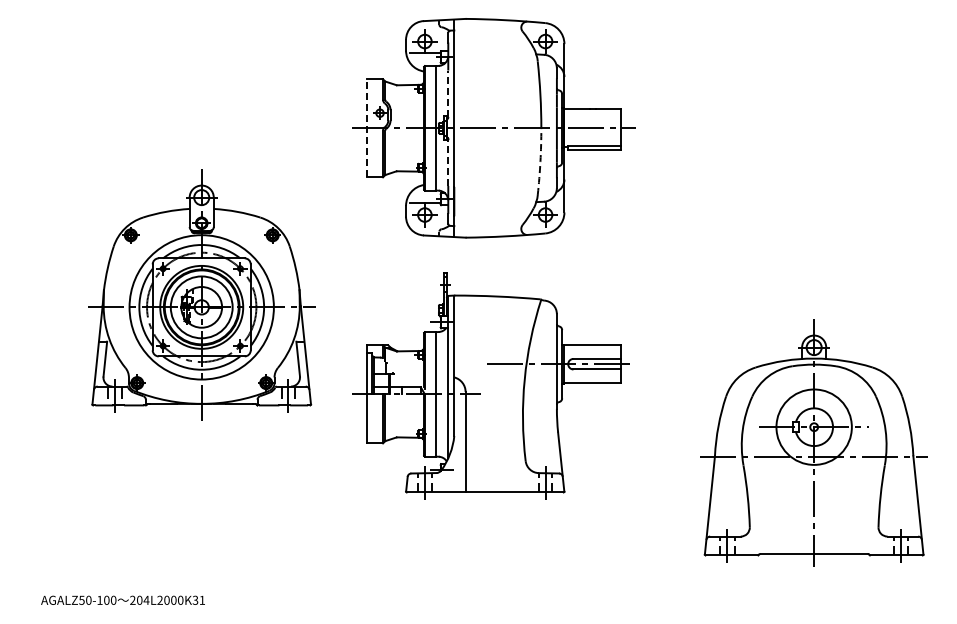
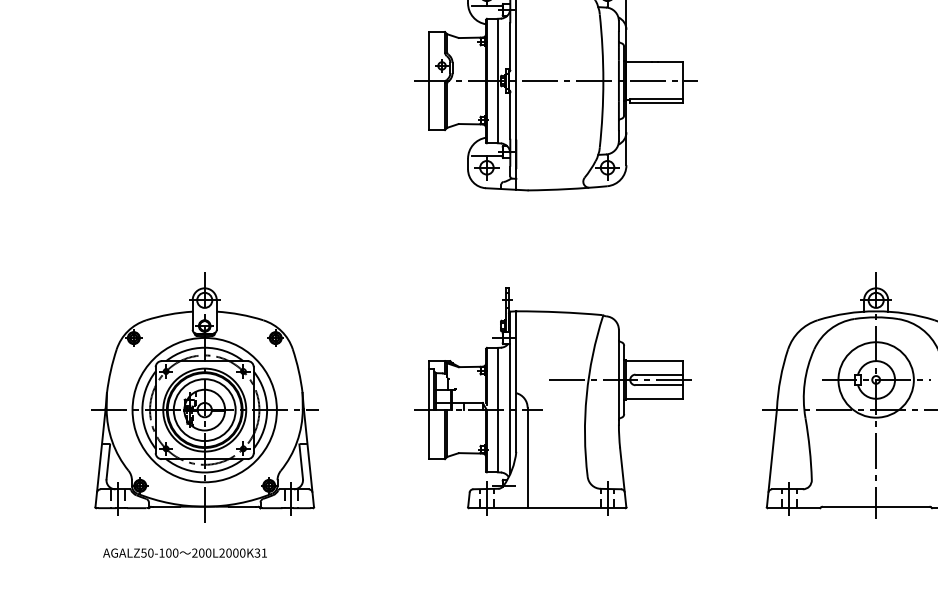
line: (448, 93) -> (510, 46), dashed -> solid
line: (367, 127) -> (429, 80), dashed -> solid
arc: (540, 161) -> (602, 114), dashed -> solid
line: (448, 162) -> (510, 115), dashed -> solid
part: (201, 294) -> (204, 397), moved
part: (490, 385) -> (552, 401), moved
text: (146, 599) -> (208, 552), 204L2000K31 -> 200L2000K31

